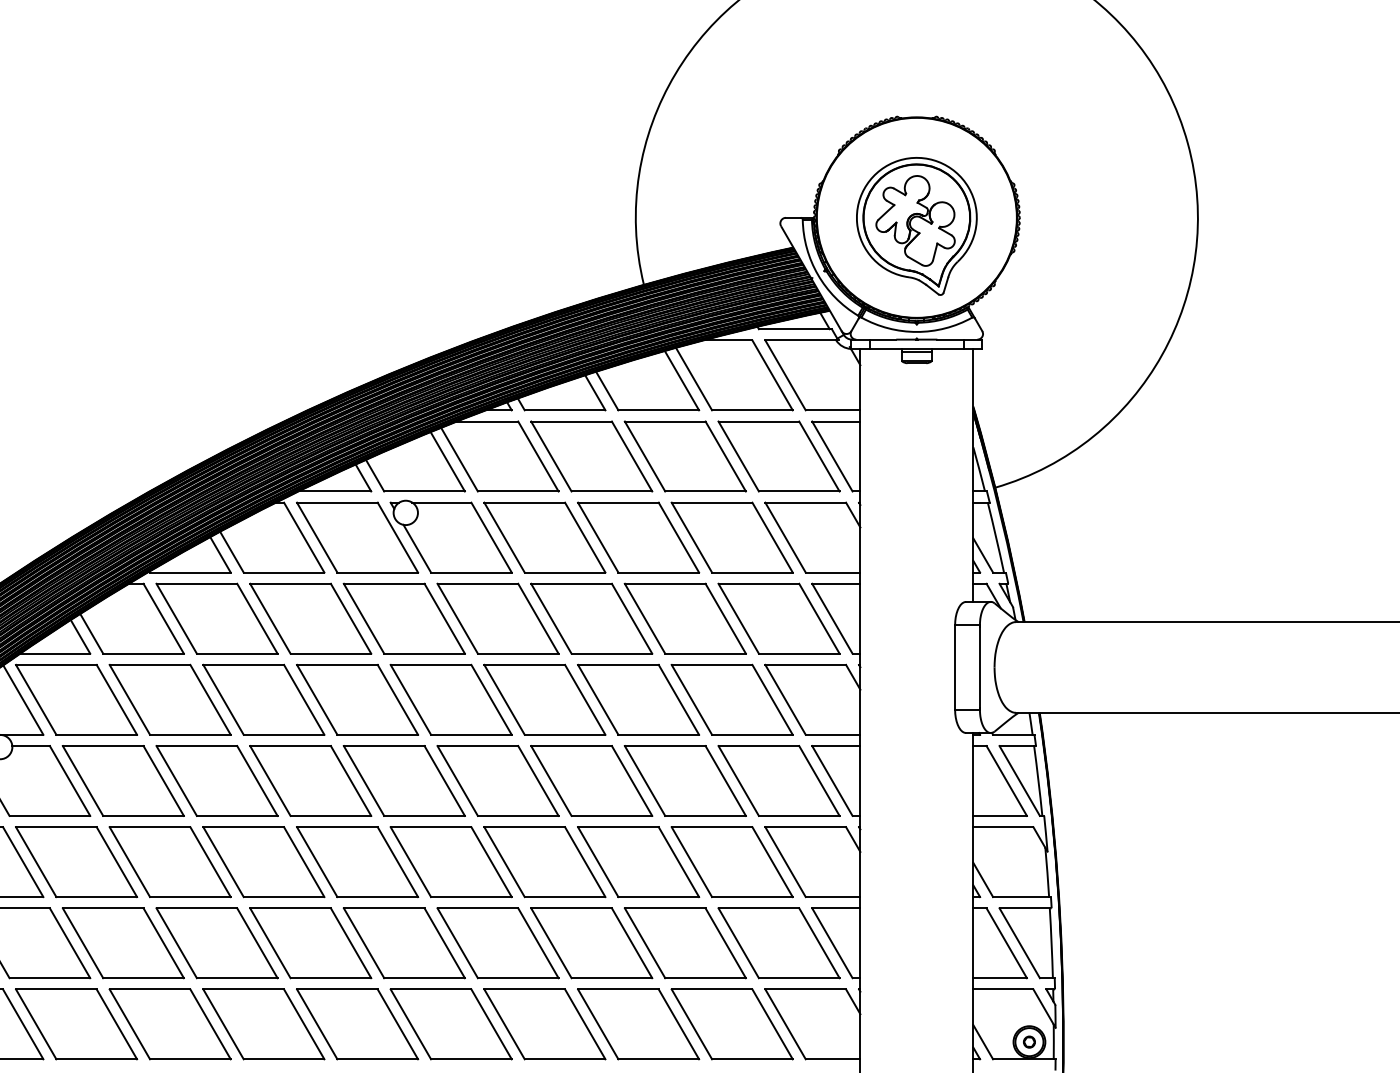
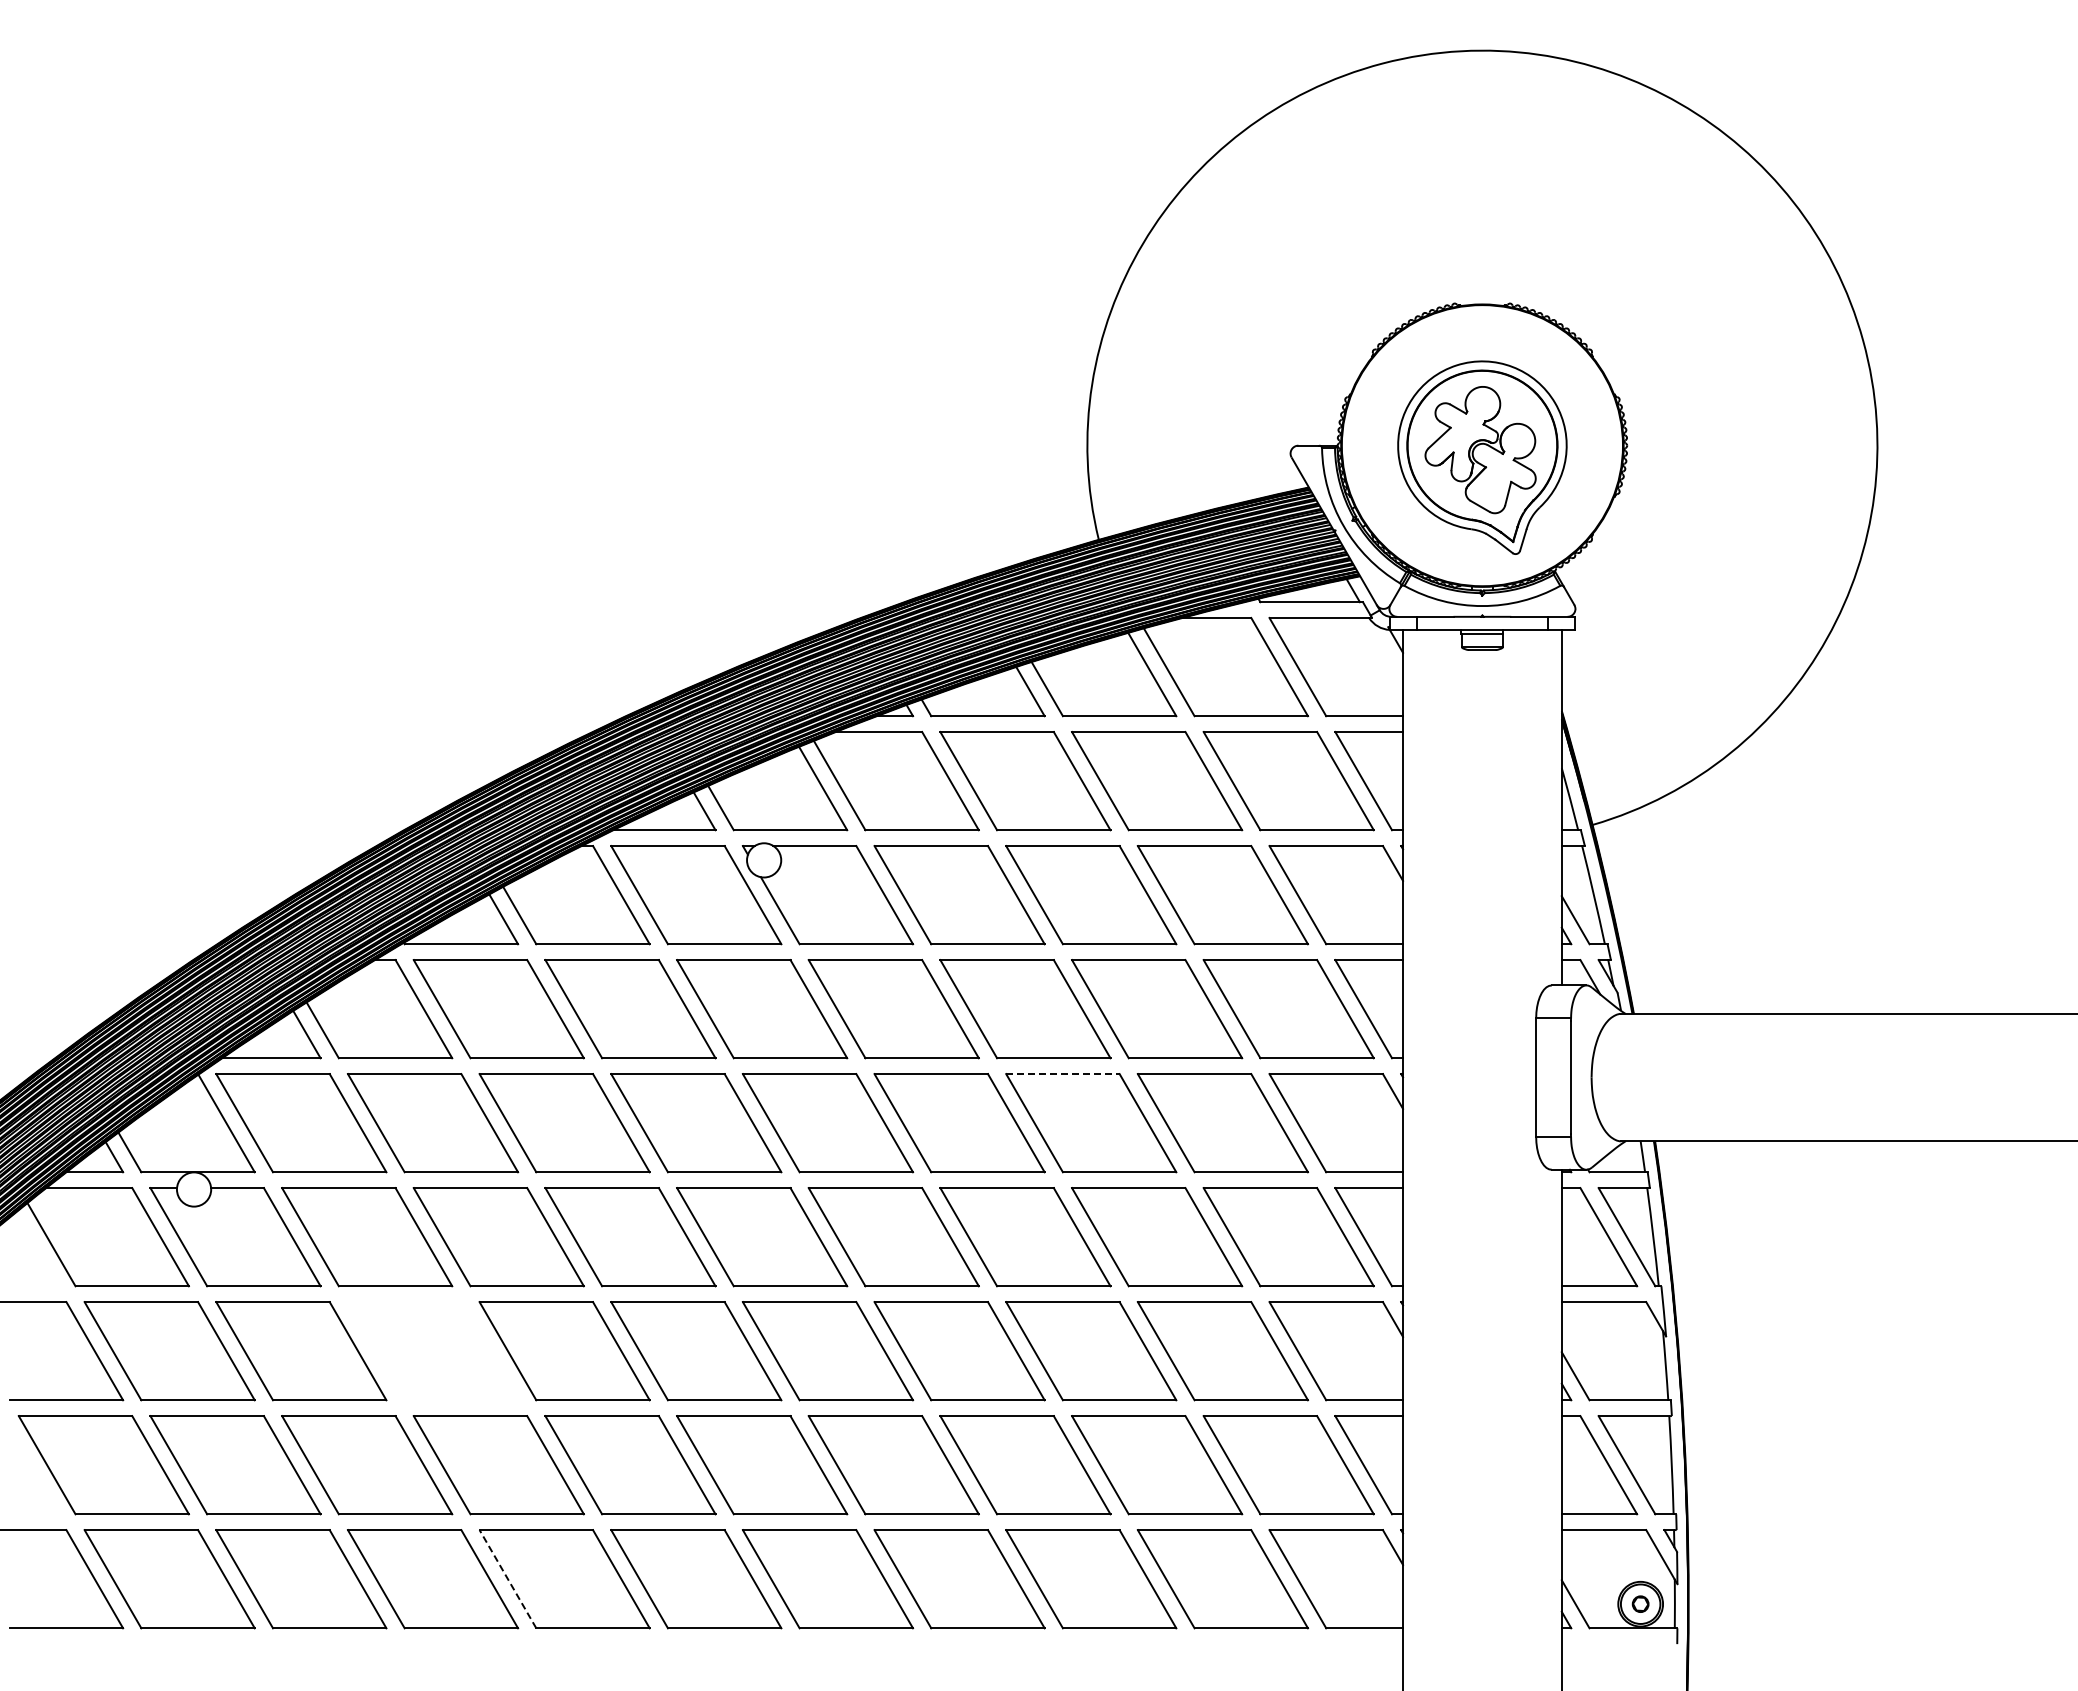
line: (618, 665) -> (1062, 1074), solid -> dashed
part: (170, 862) -> (433, 1351), removed
line: (223, 1024) -> (507, 1579), solid -> dashed

